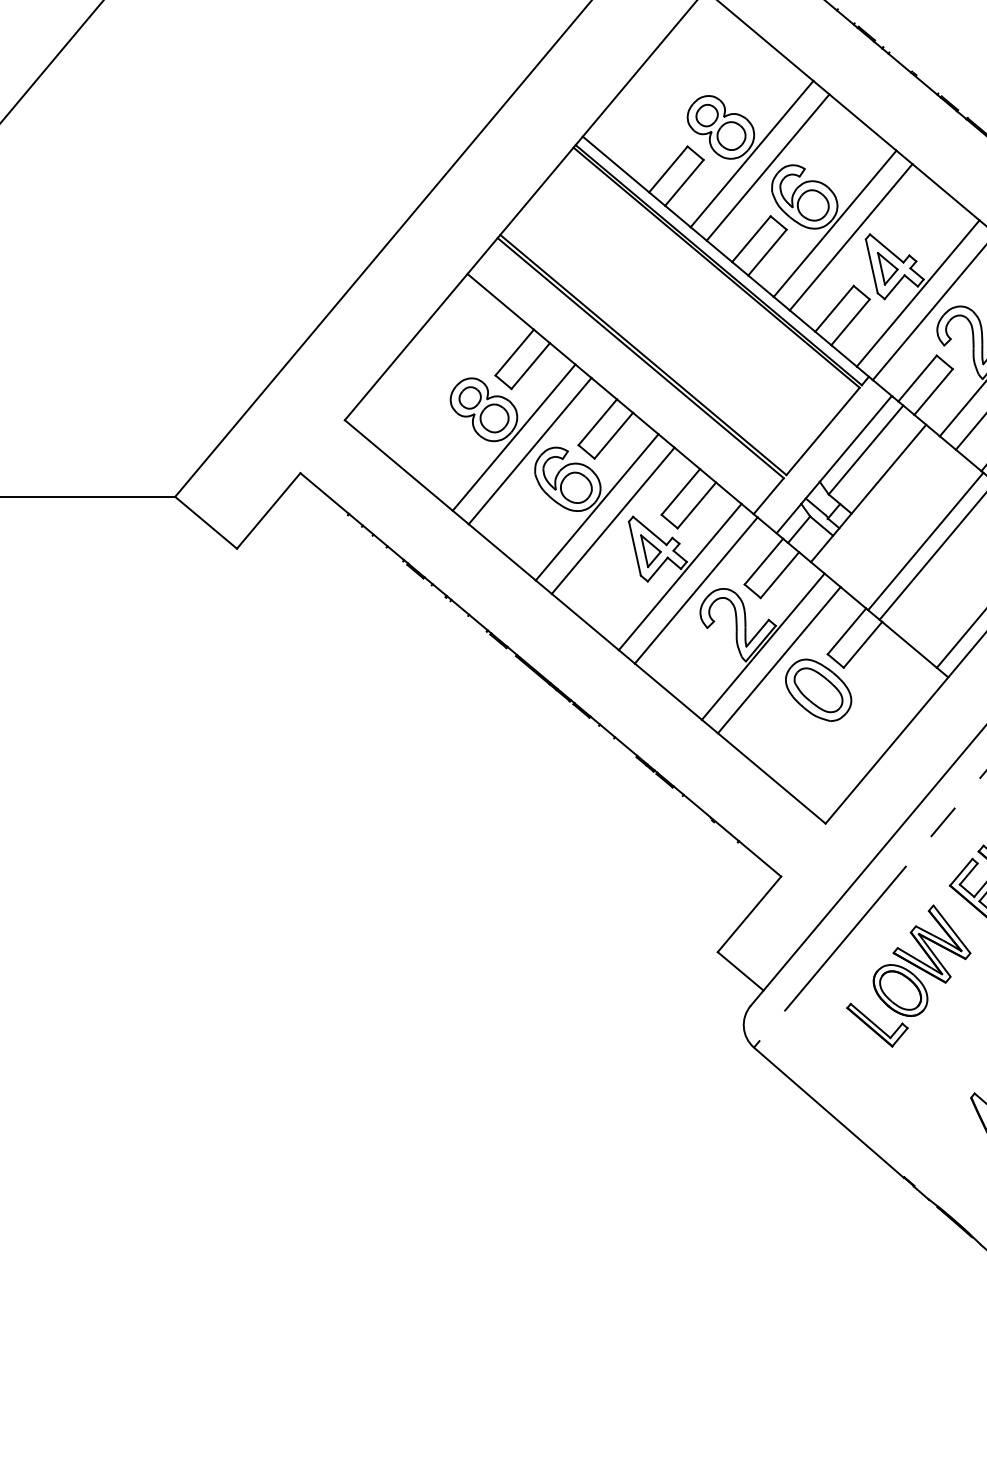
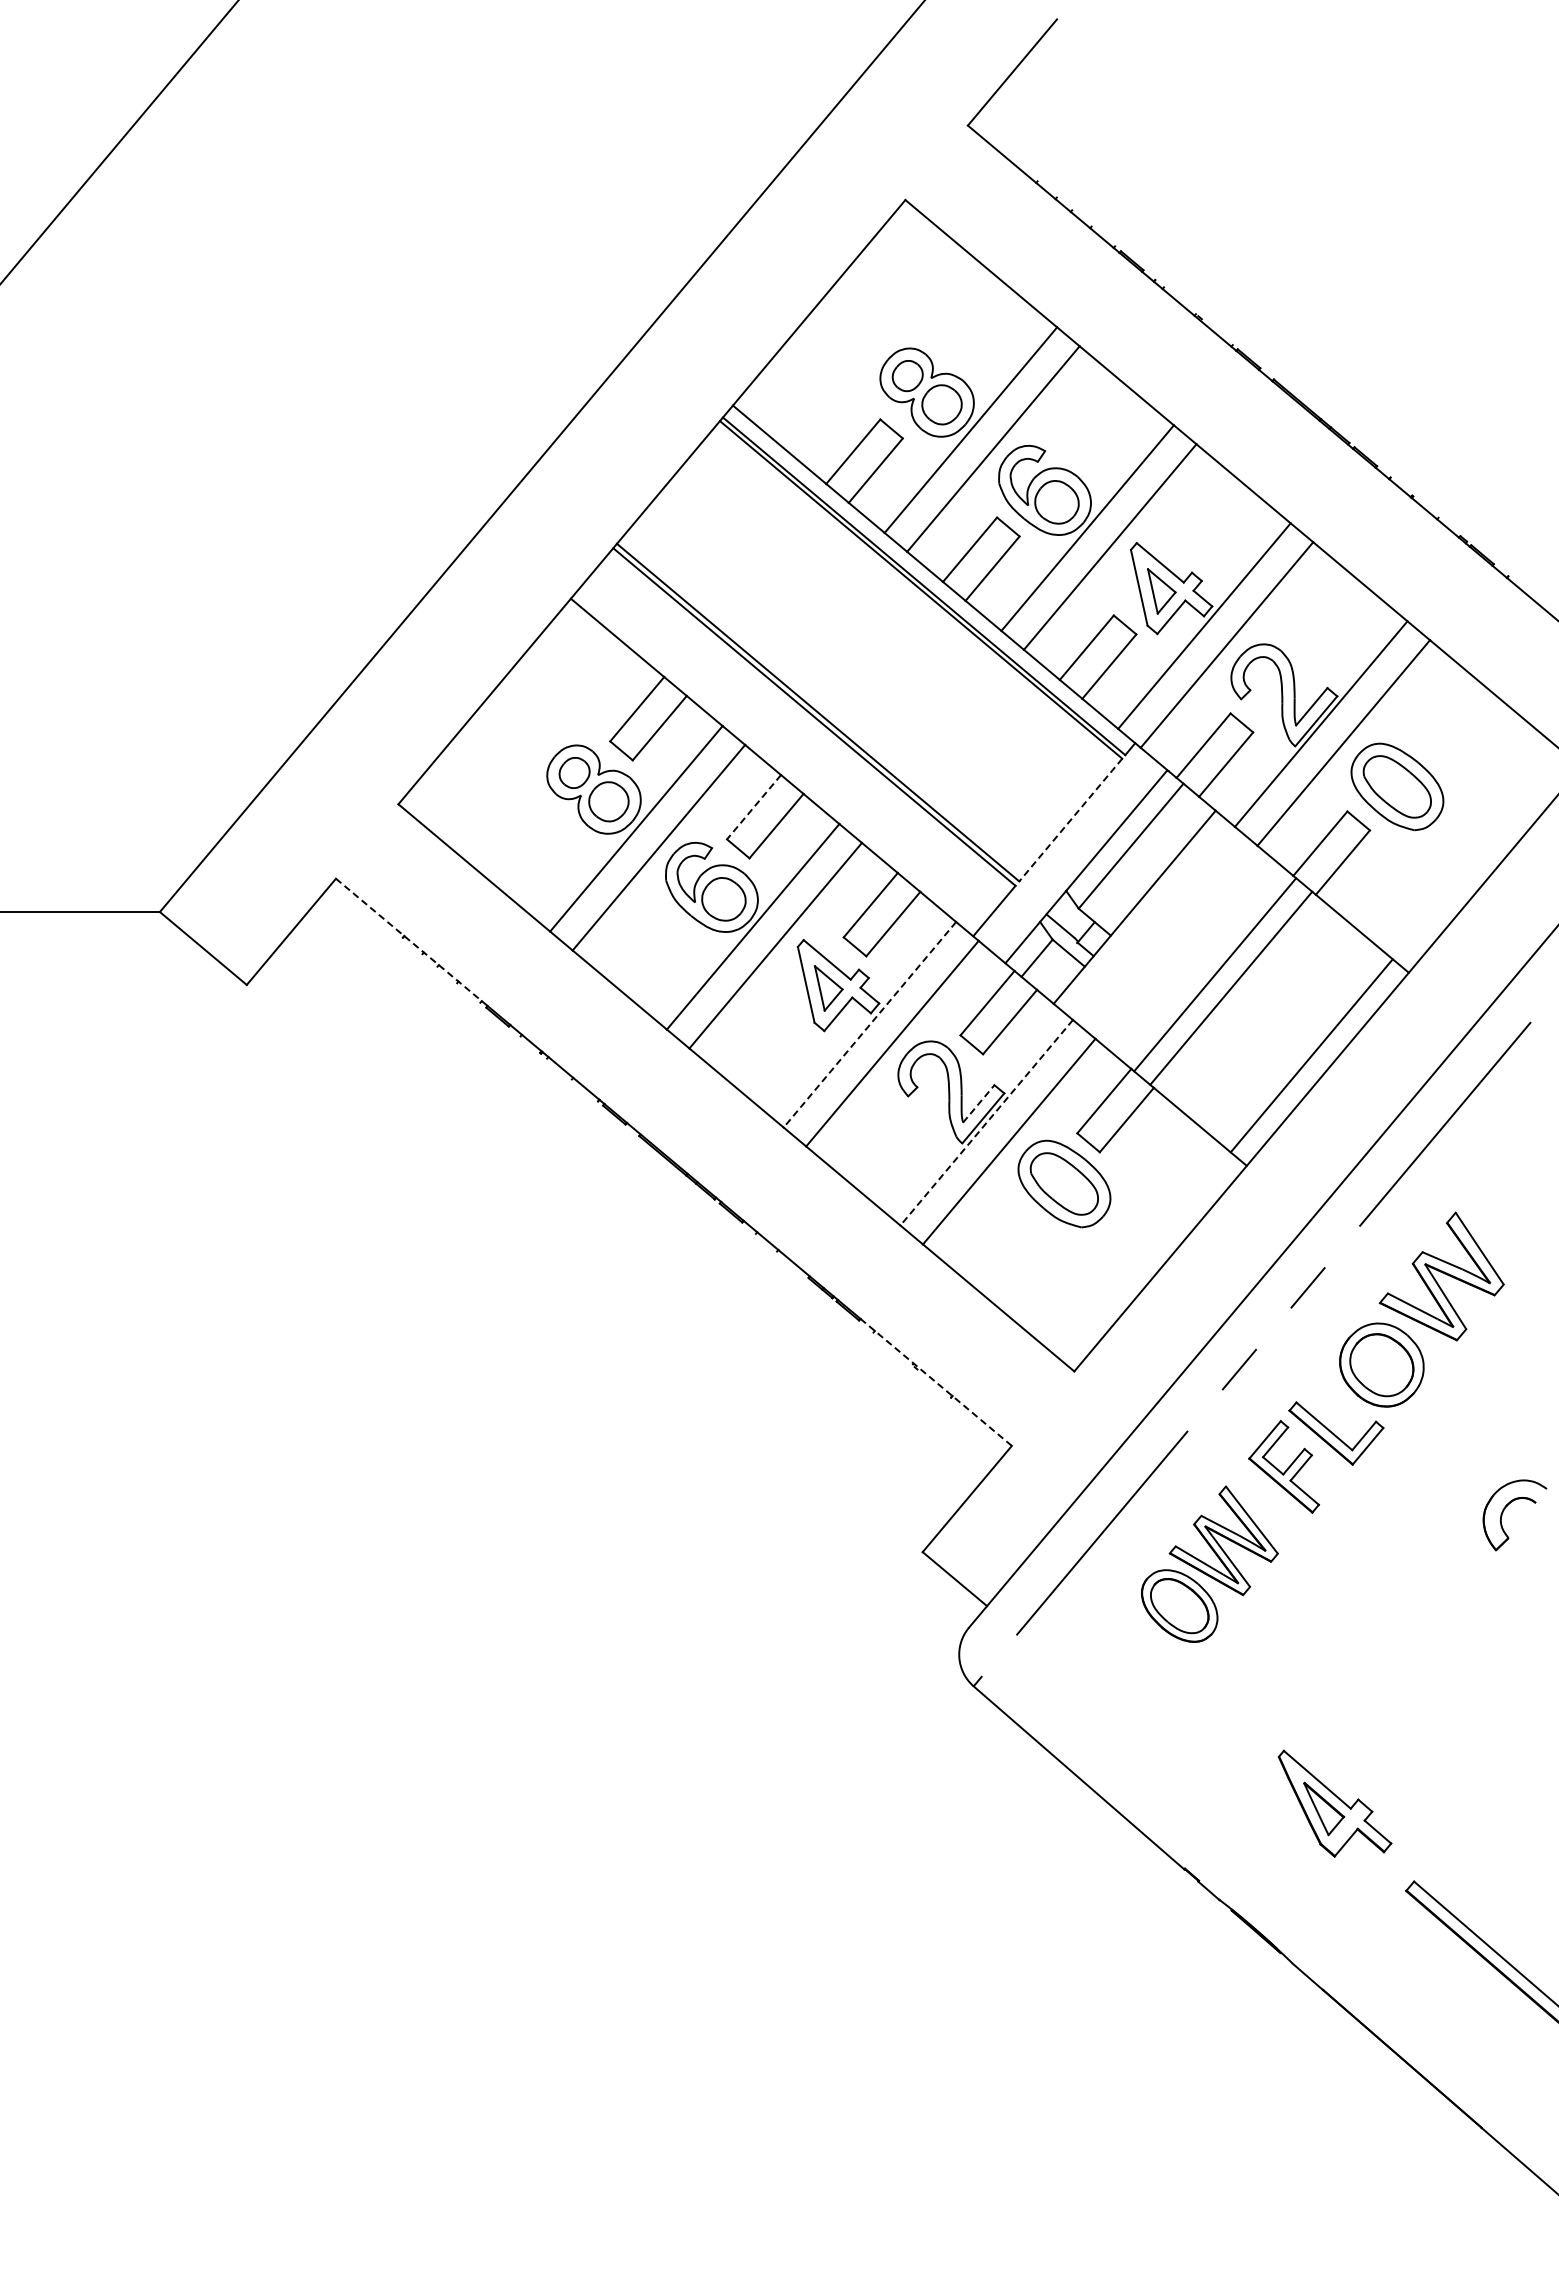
line: (597, 422) -> (753, 807), solid -> dashed
line: (822, 431) -> (1070, 820), solid -> dashed
line: (354, 518) -> (412, 942), solid -> dashed
line: (679, 577) -> (869, 1025), solid -> dashed
line: (758, 633) -> (979, 1103), solid -> dashed
line: (763, 647) -> (986, 1123), solid -> dashed
line: (727, 831) -> (936, 1382), solid -> dashed
part: (876, 1024) -> (1146, 1654), removed

